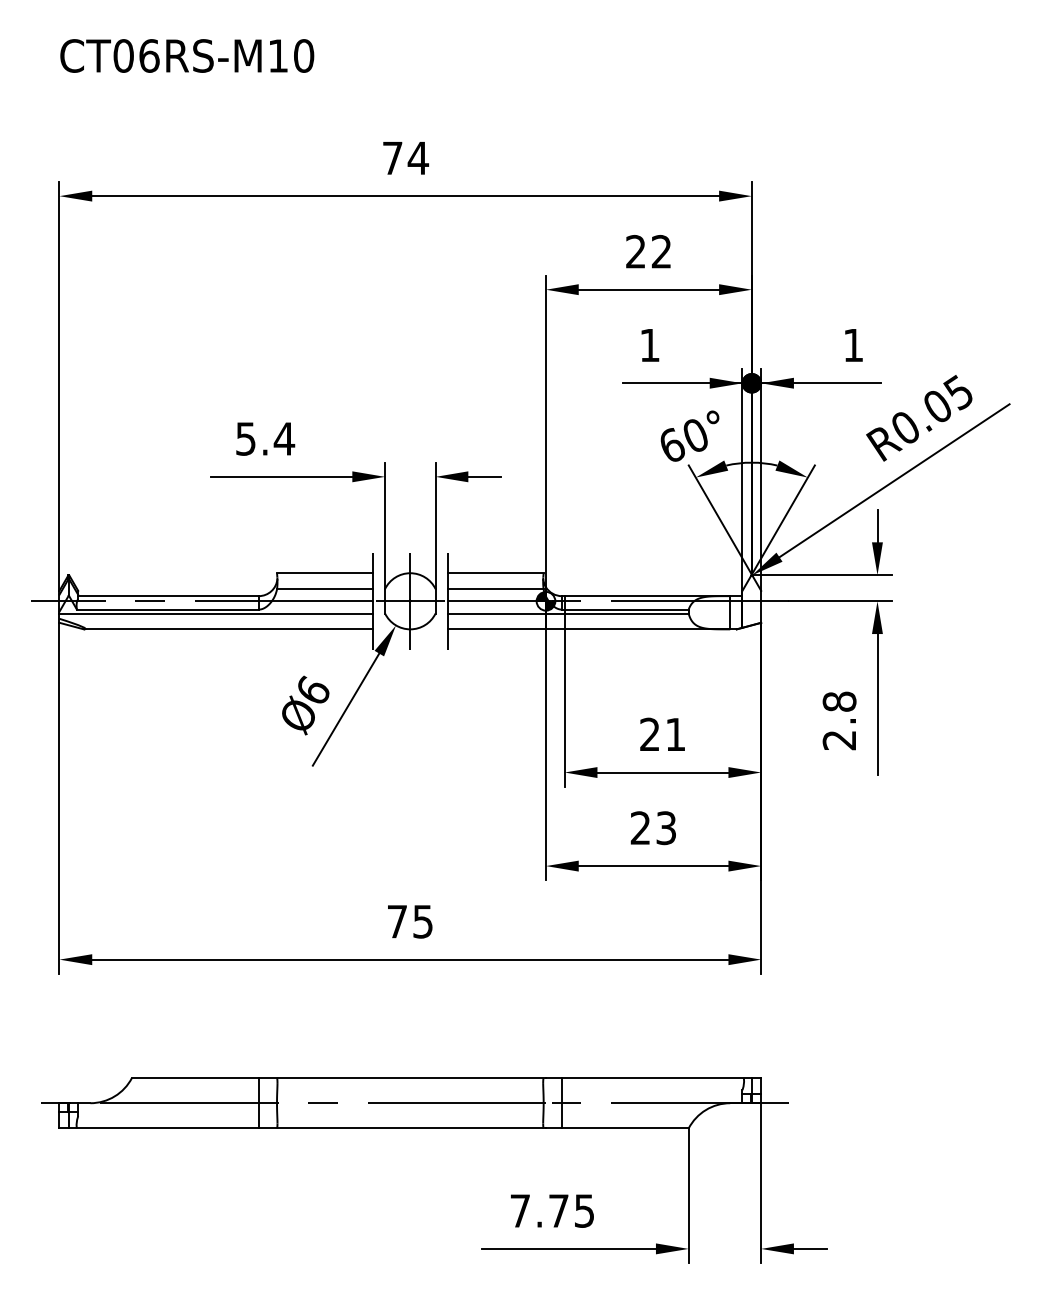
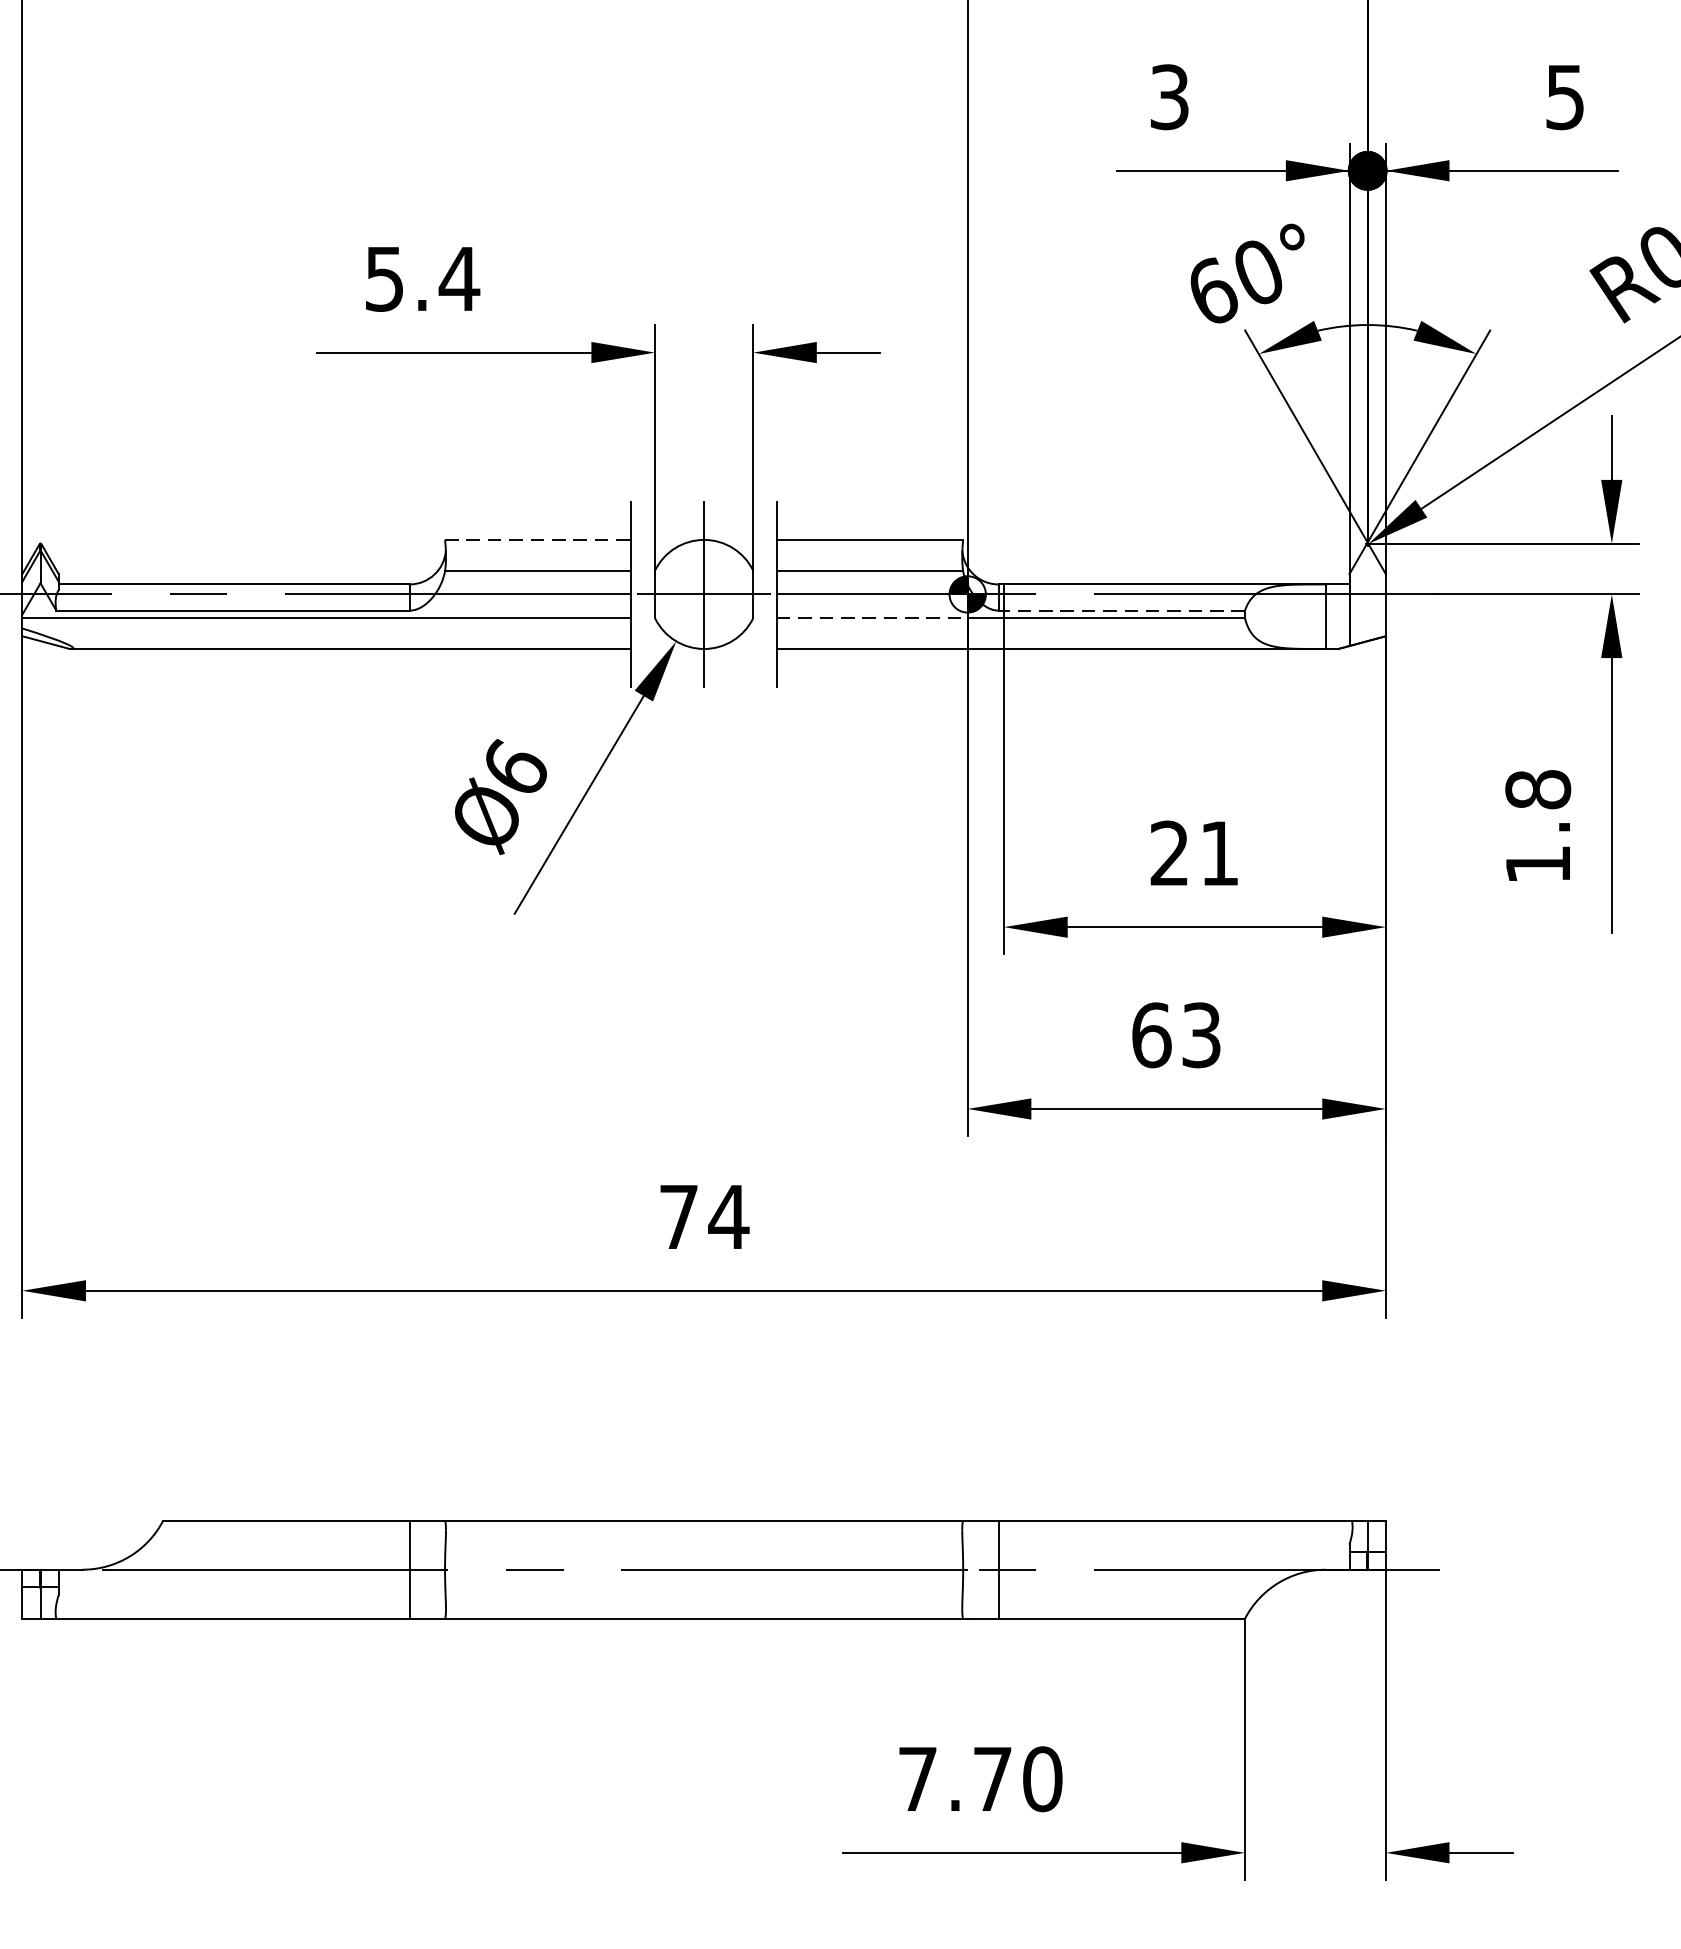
text: (649, 345) -> (1168, 97), 1 -> 3
text: (853, 345) -> (1565, 97), 1 -> 5
line: (324, 573) -> (537, 540), solid -> dashed
line: (624, 609) -> (1120, 610), solid -> dashed
line: (497, 613) -> (873, 618), solid -> dashed
text: (838, 740) -> (1536, 864), 2.8 -> 1.8
text: (640, 828) -> (1151, 1035), 23 -> 63
text: (422, 921) -> (727, 1216), 75 -> 74
text: (584, 1210) -> (1042, 1778), 7.75 -> 7.70

